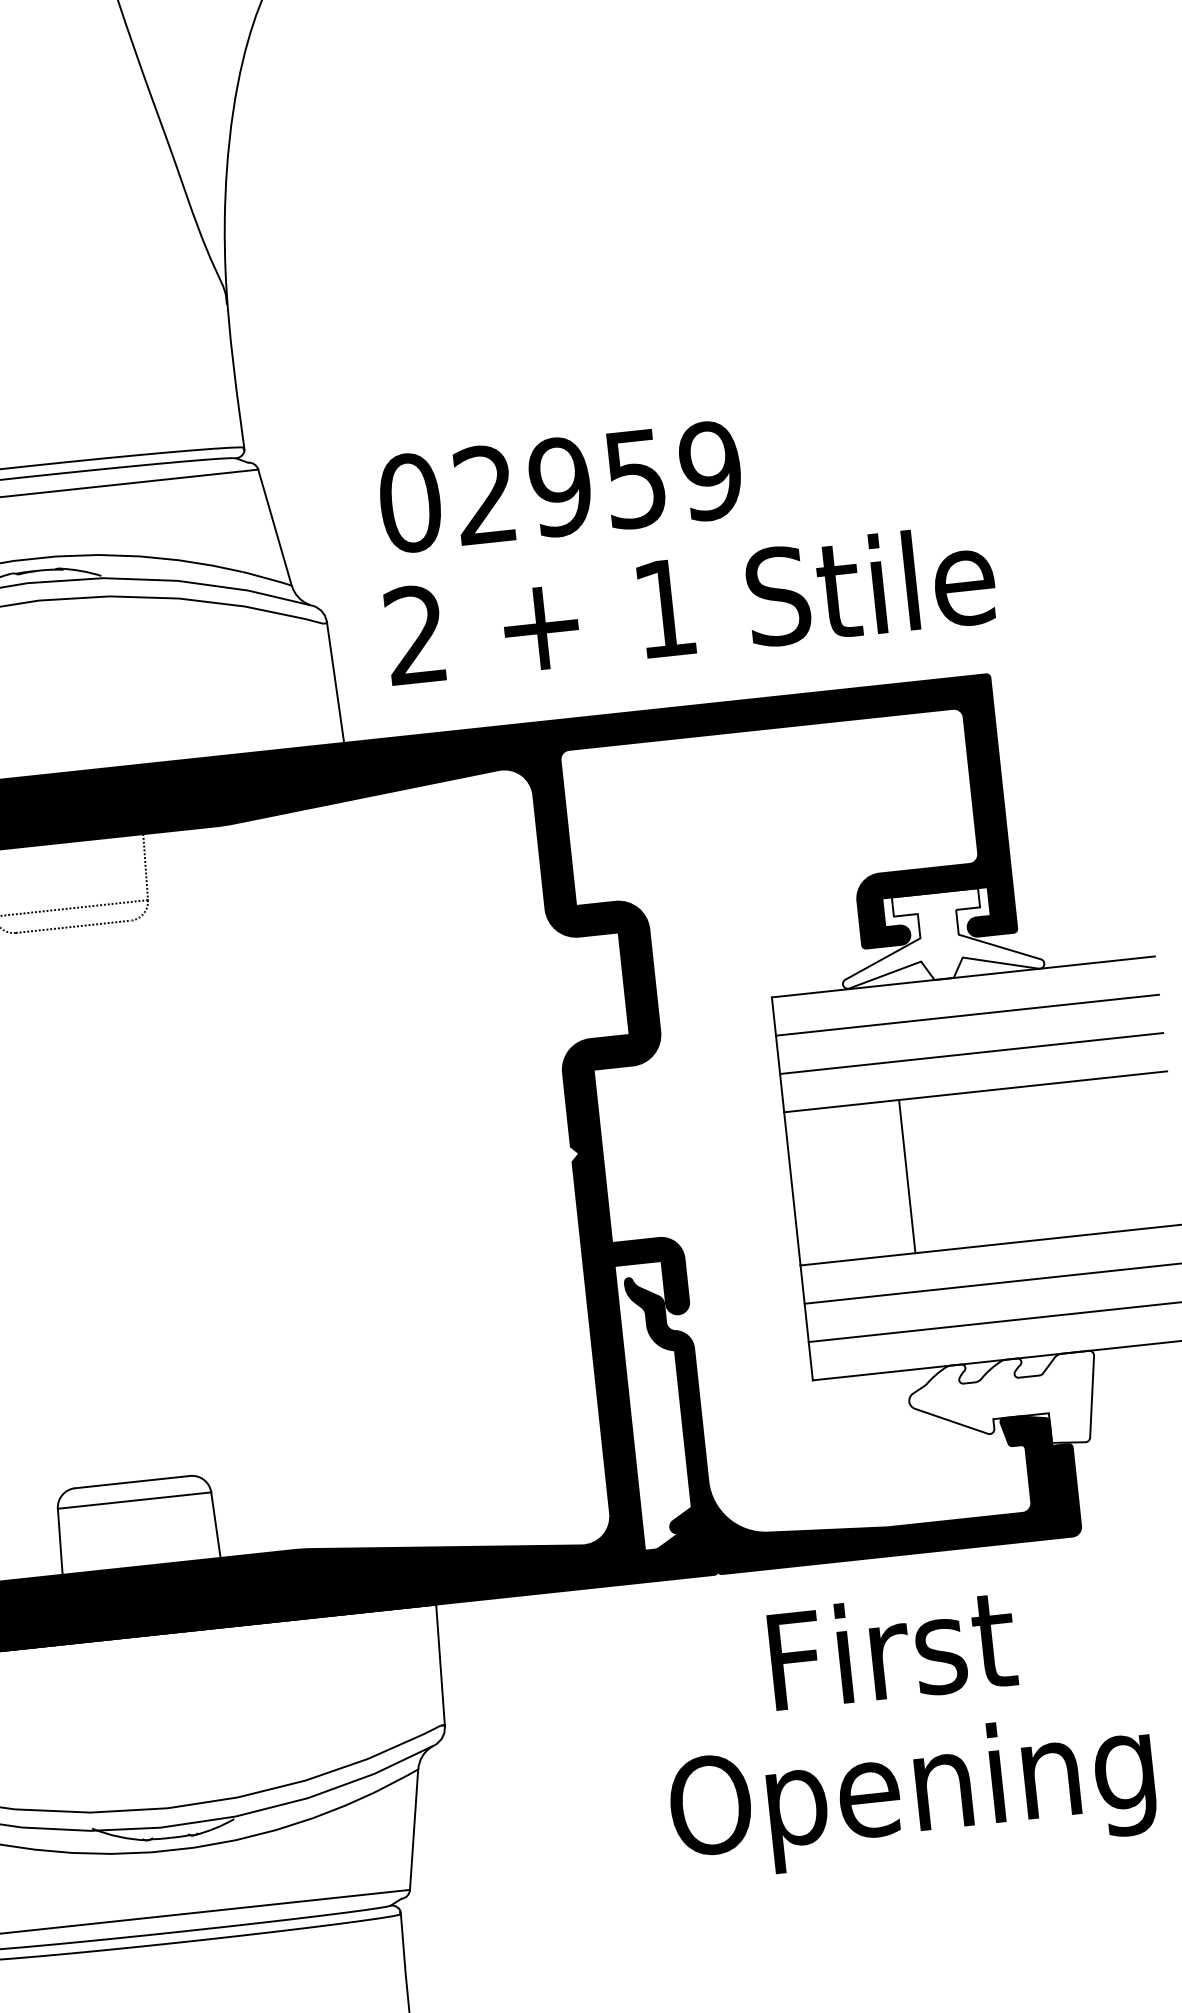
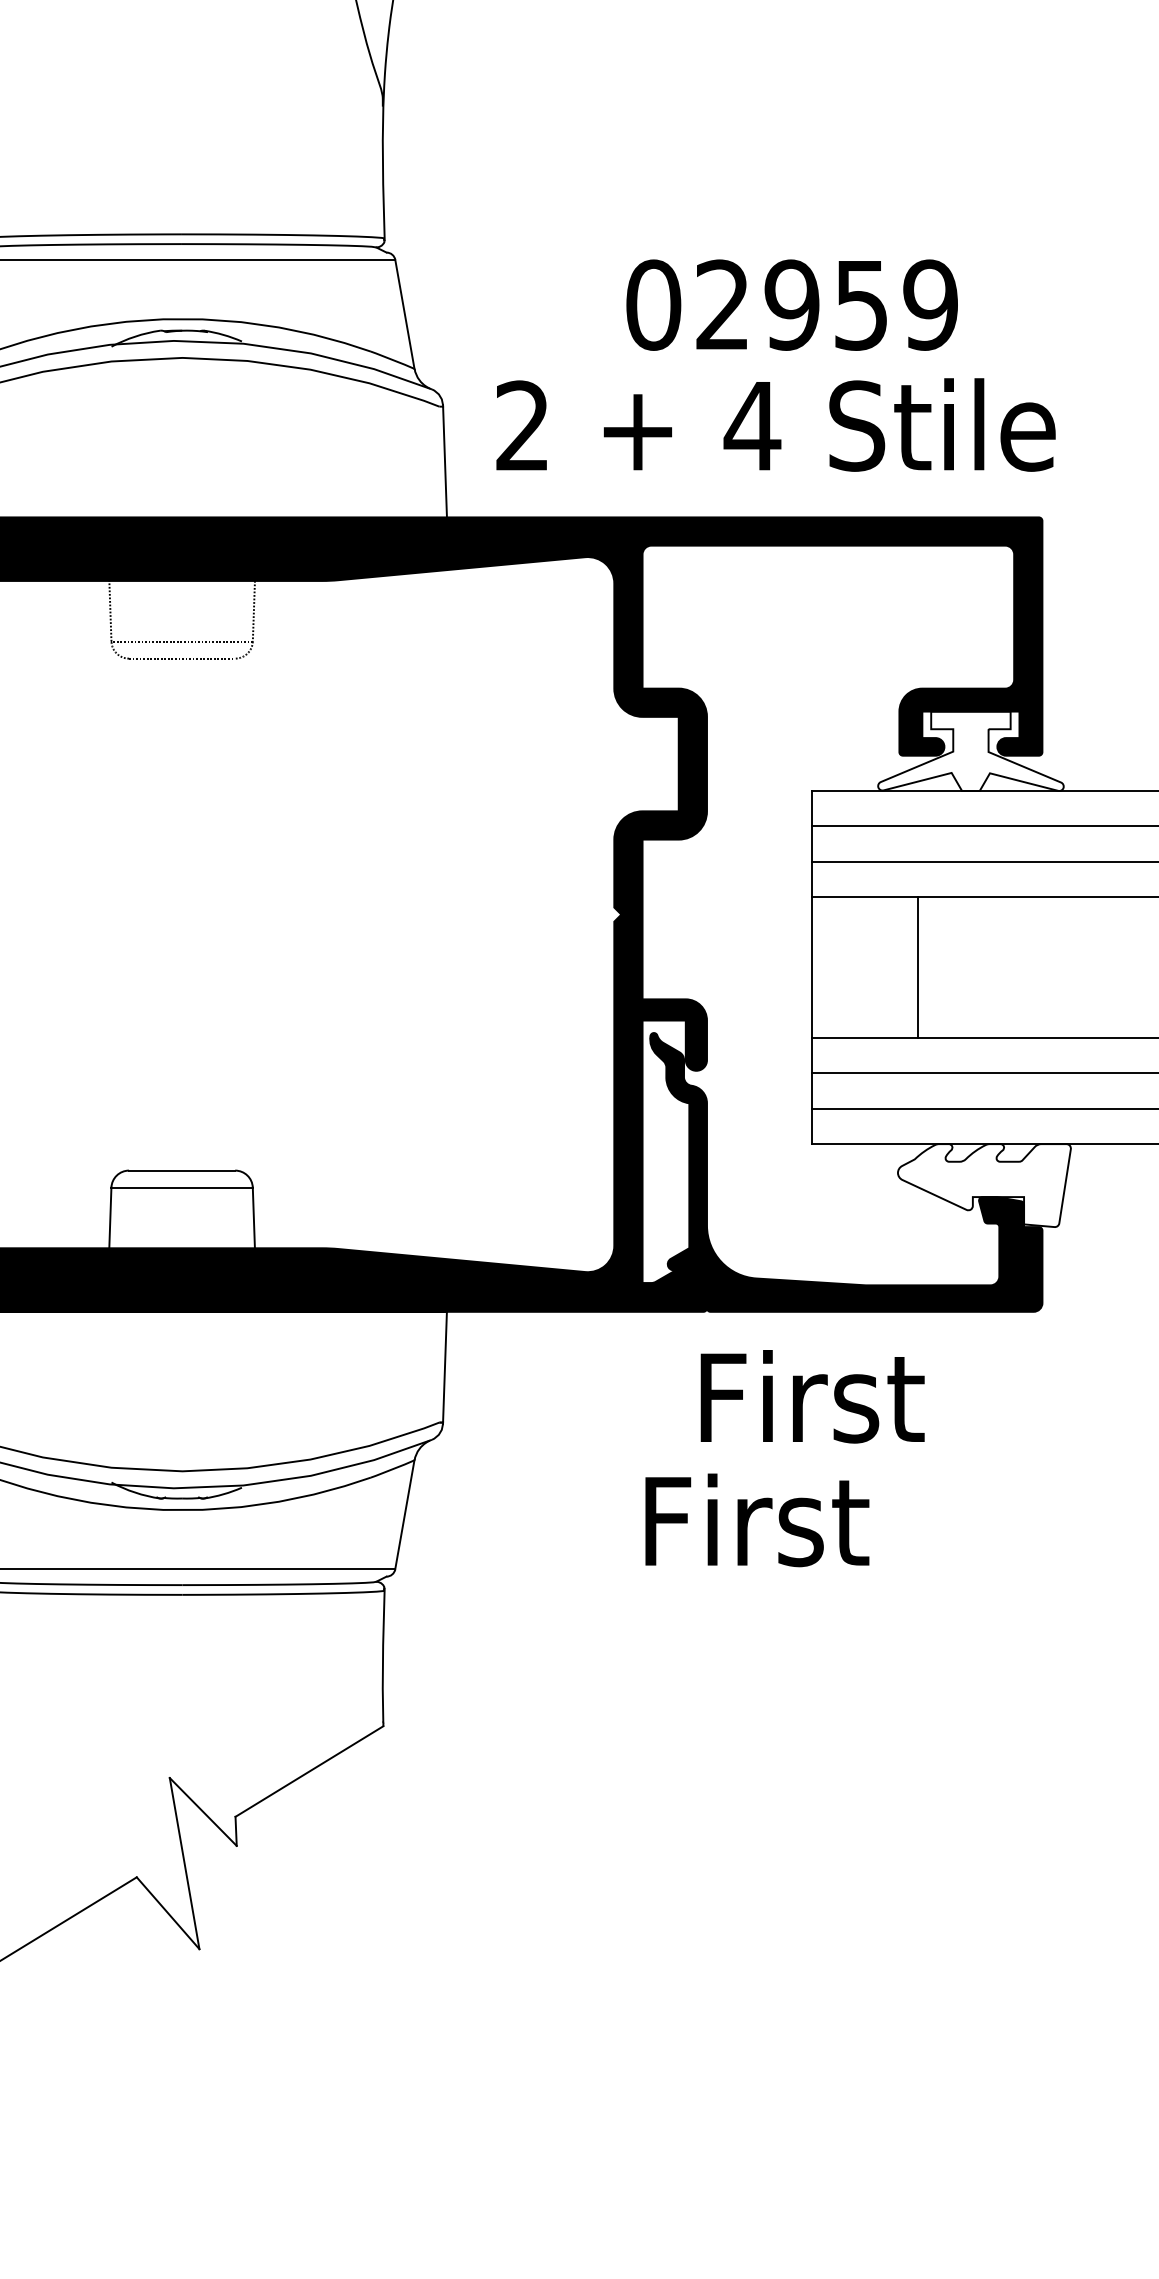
text: (559, 486) -> (791, 304), moved
text: (664, 608) -> (752, 426), 1 -> 4
text: (892, 1648) -> (812, 1396), moved
text: (912, 1794) -> (862, 1531), Opening -> First

